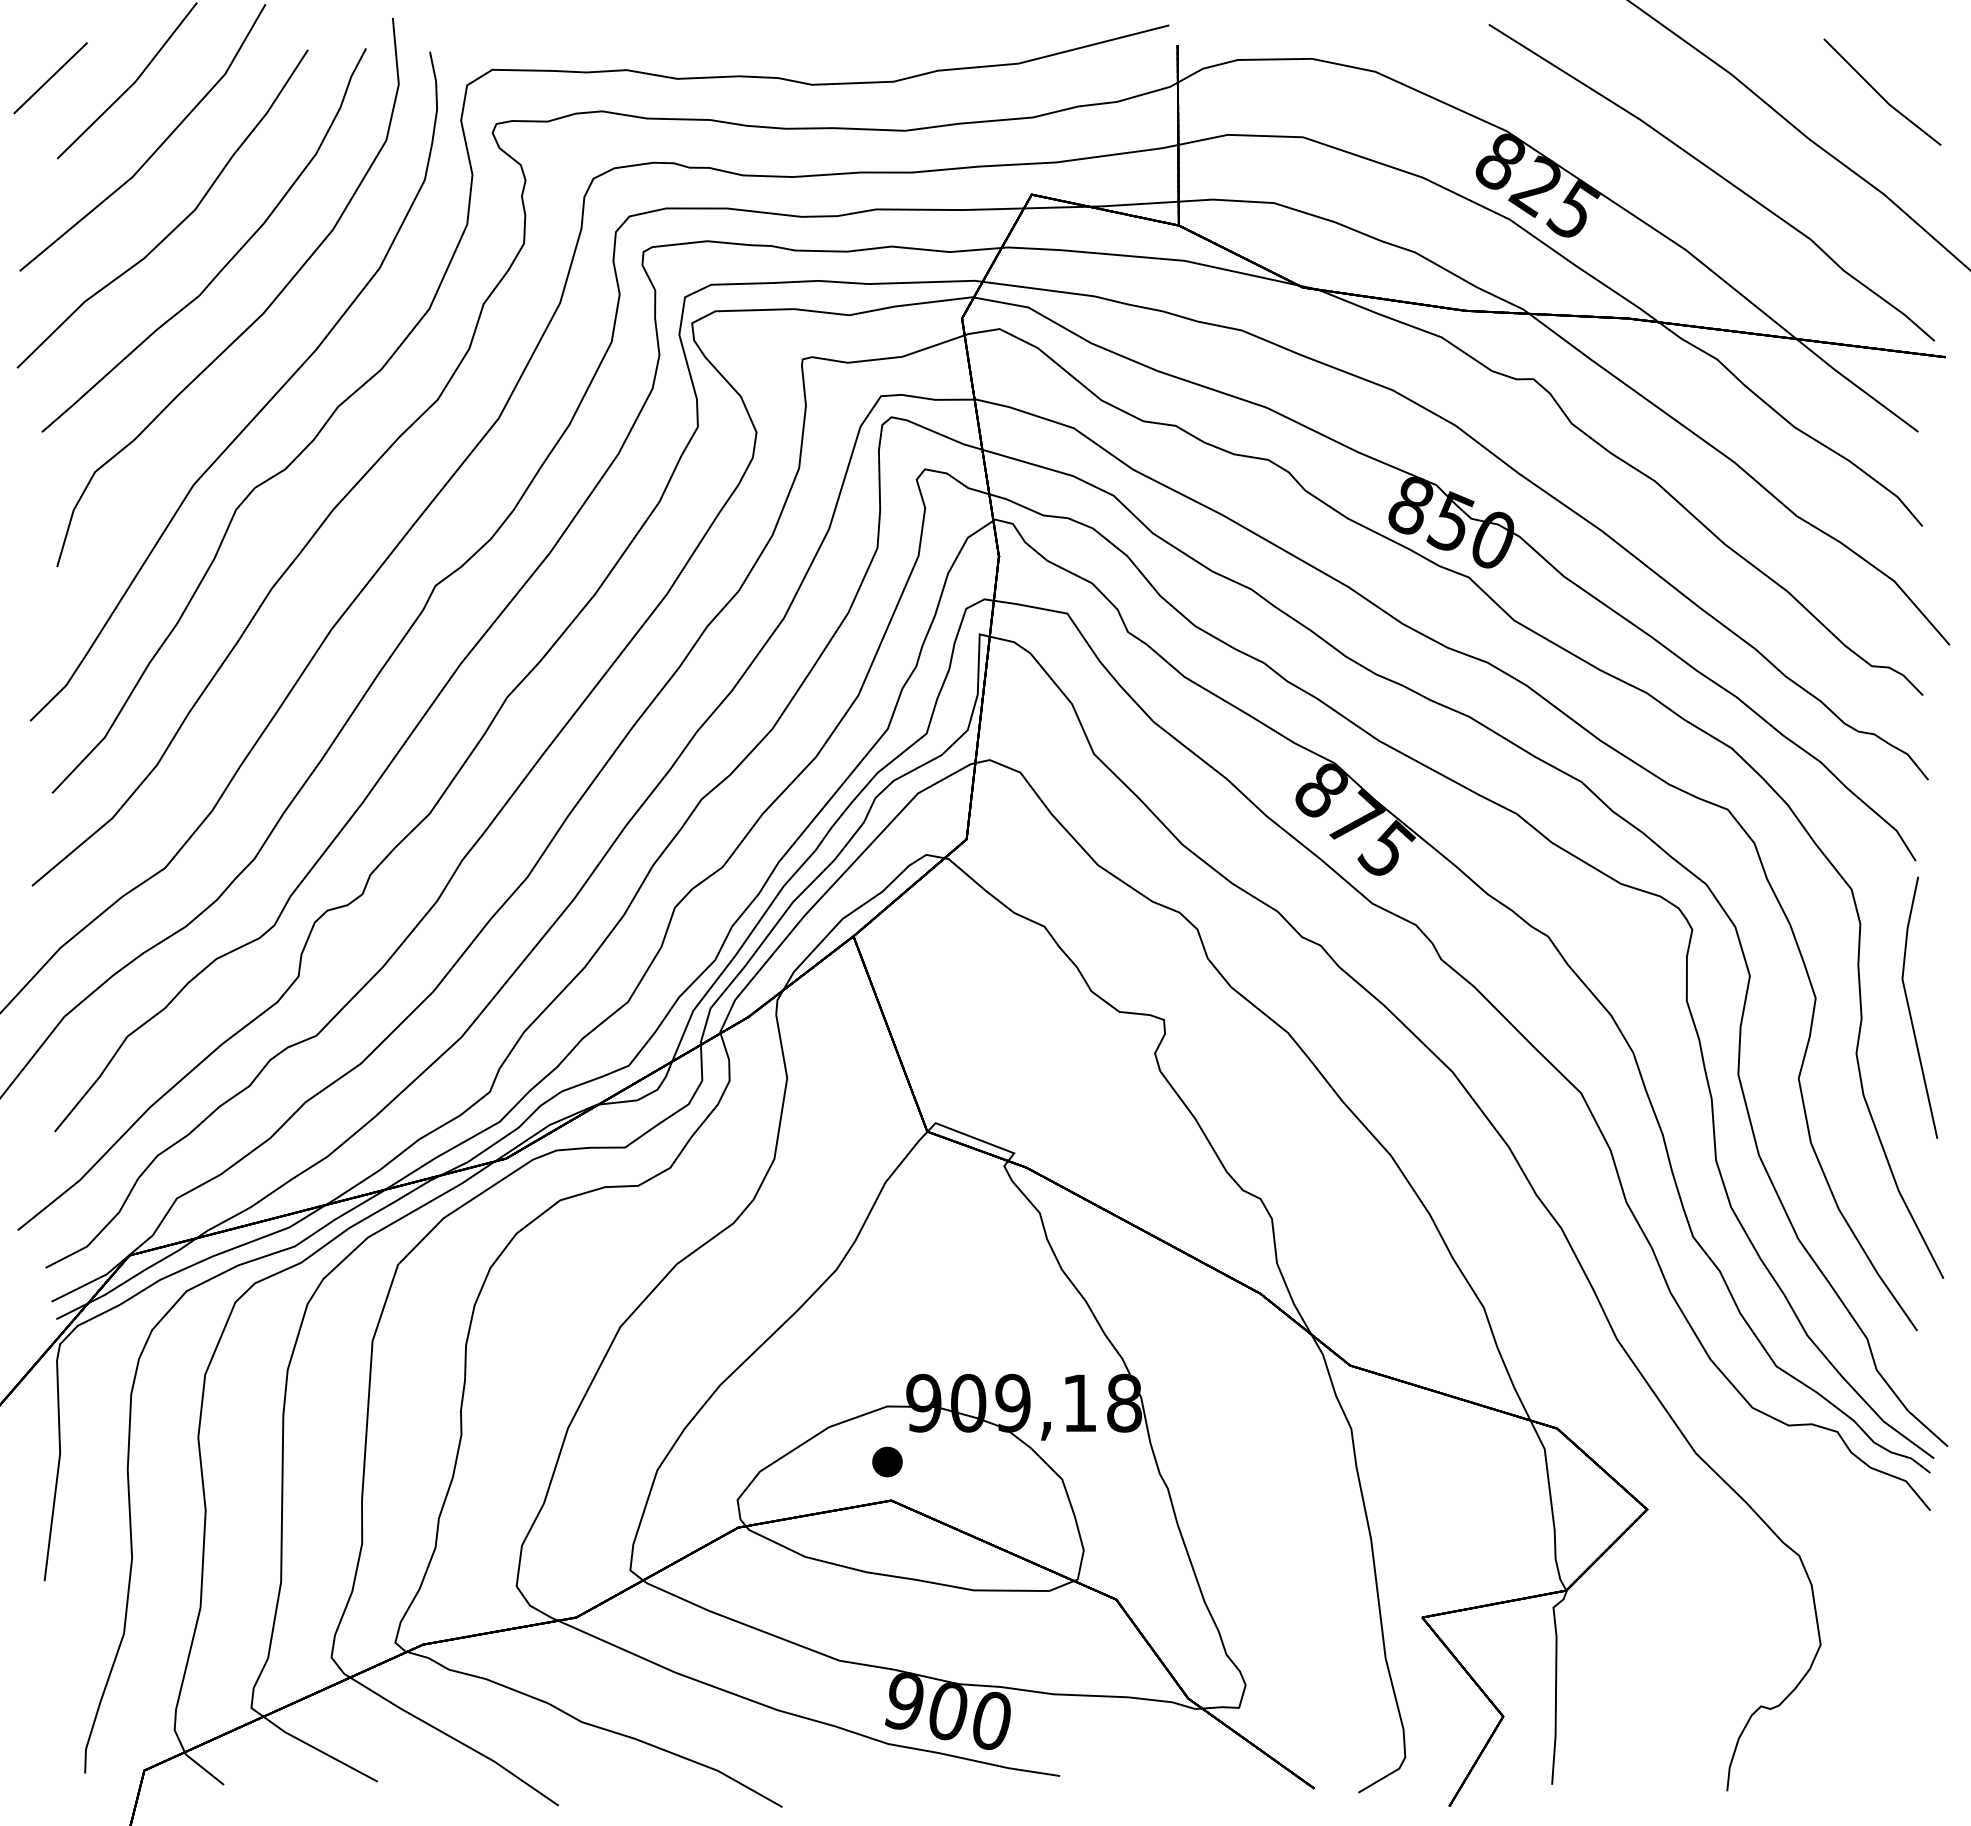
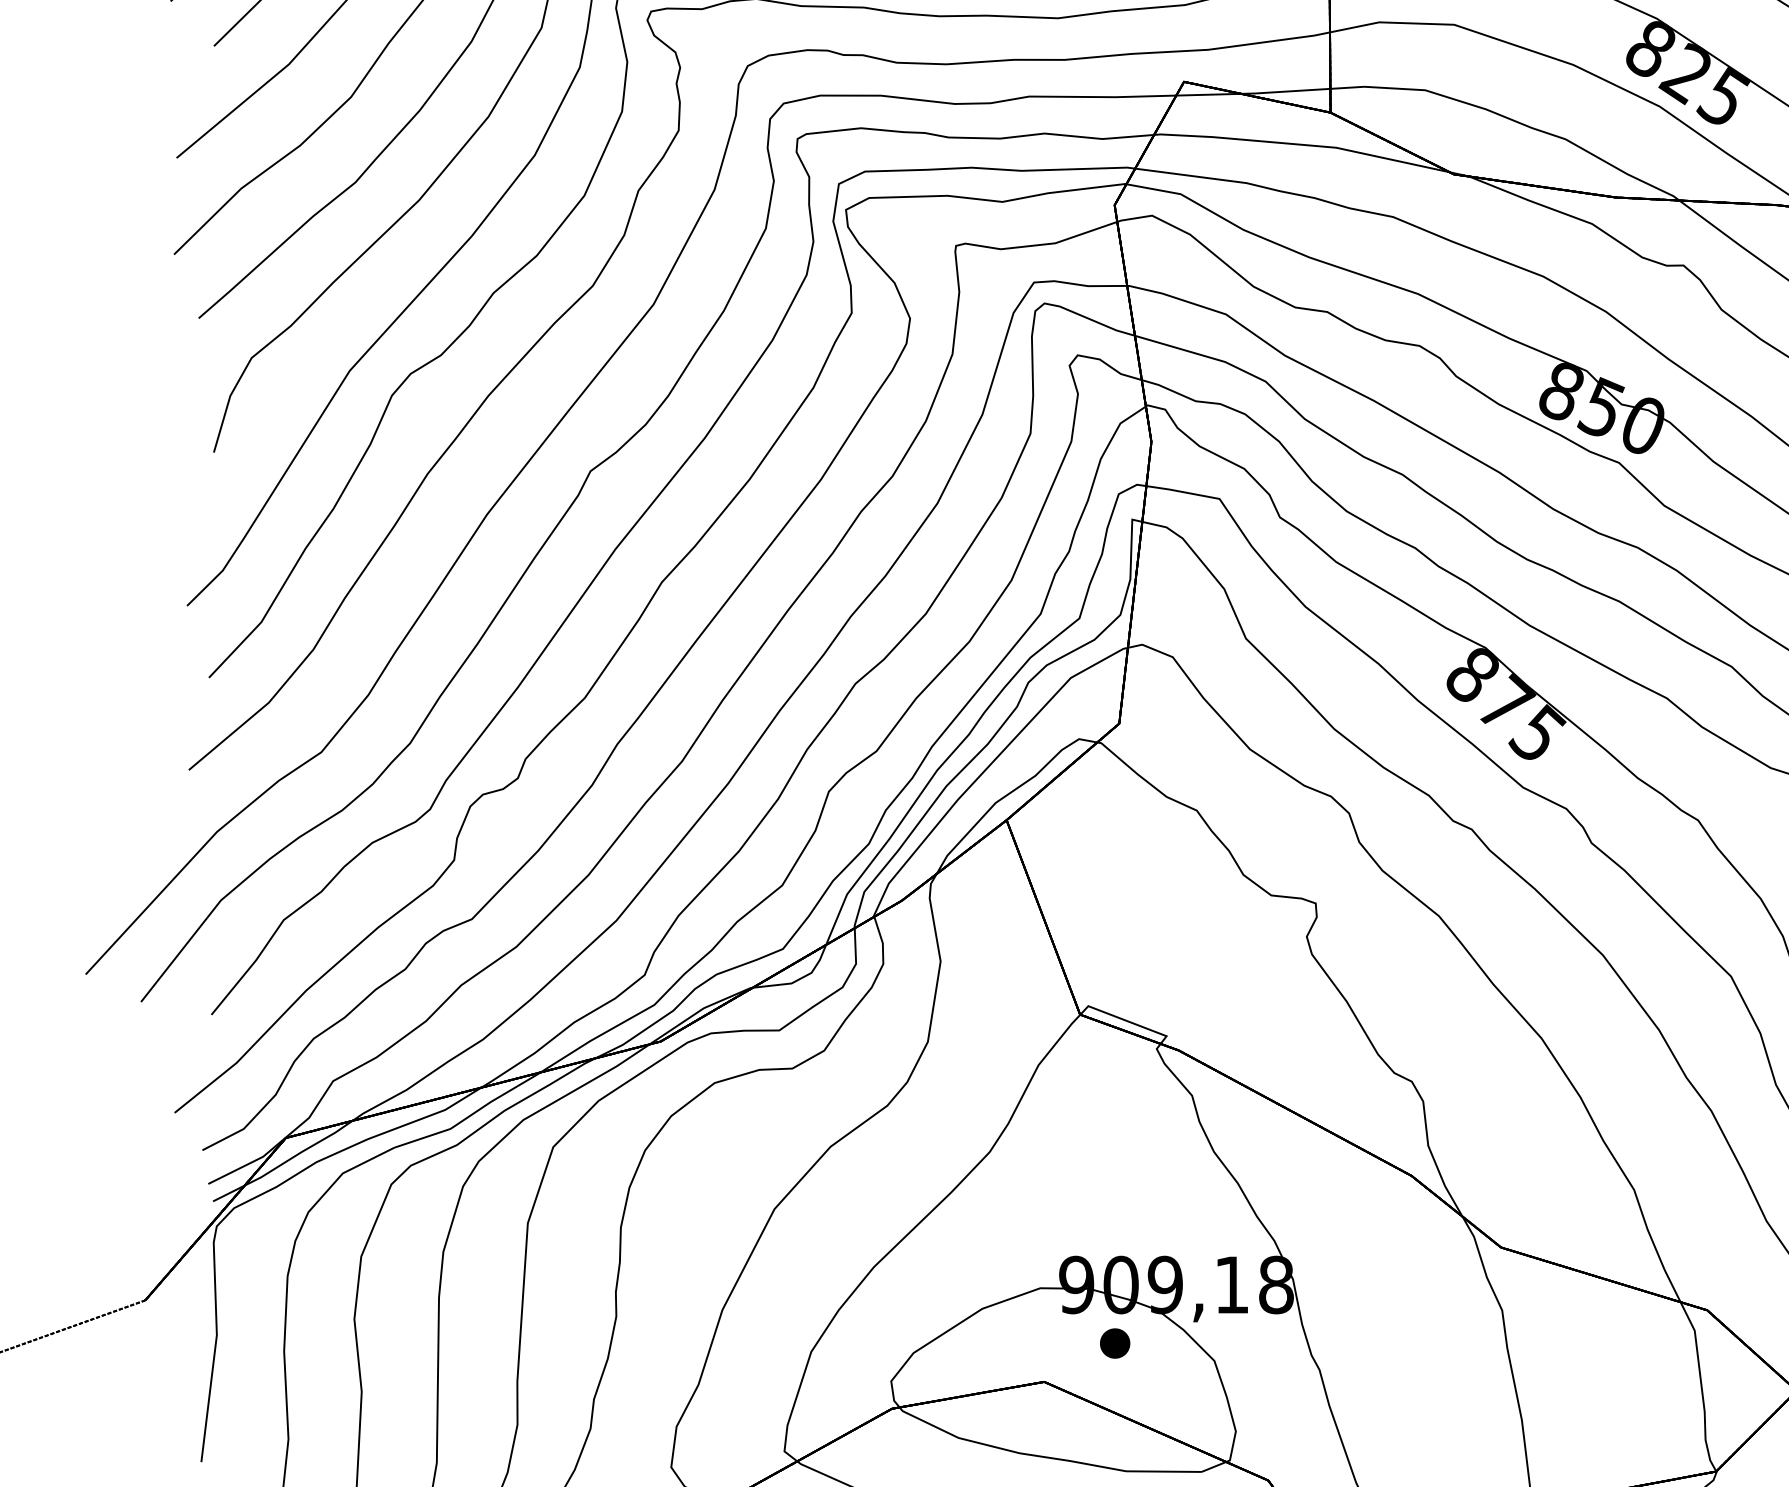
part: (887, 1461) -> (1115, 1343), moved

